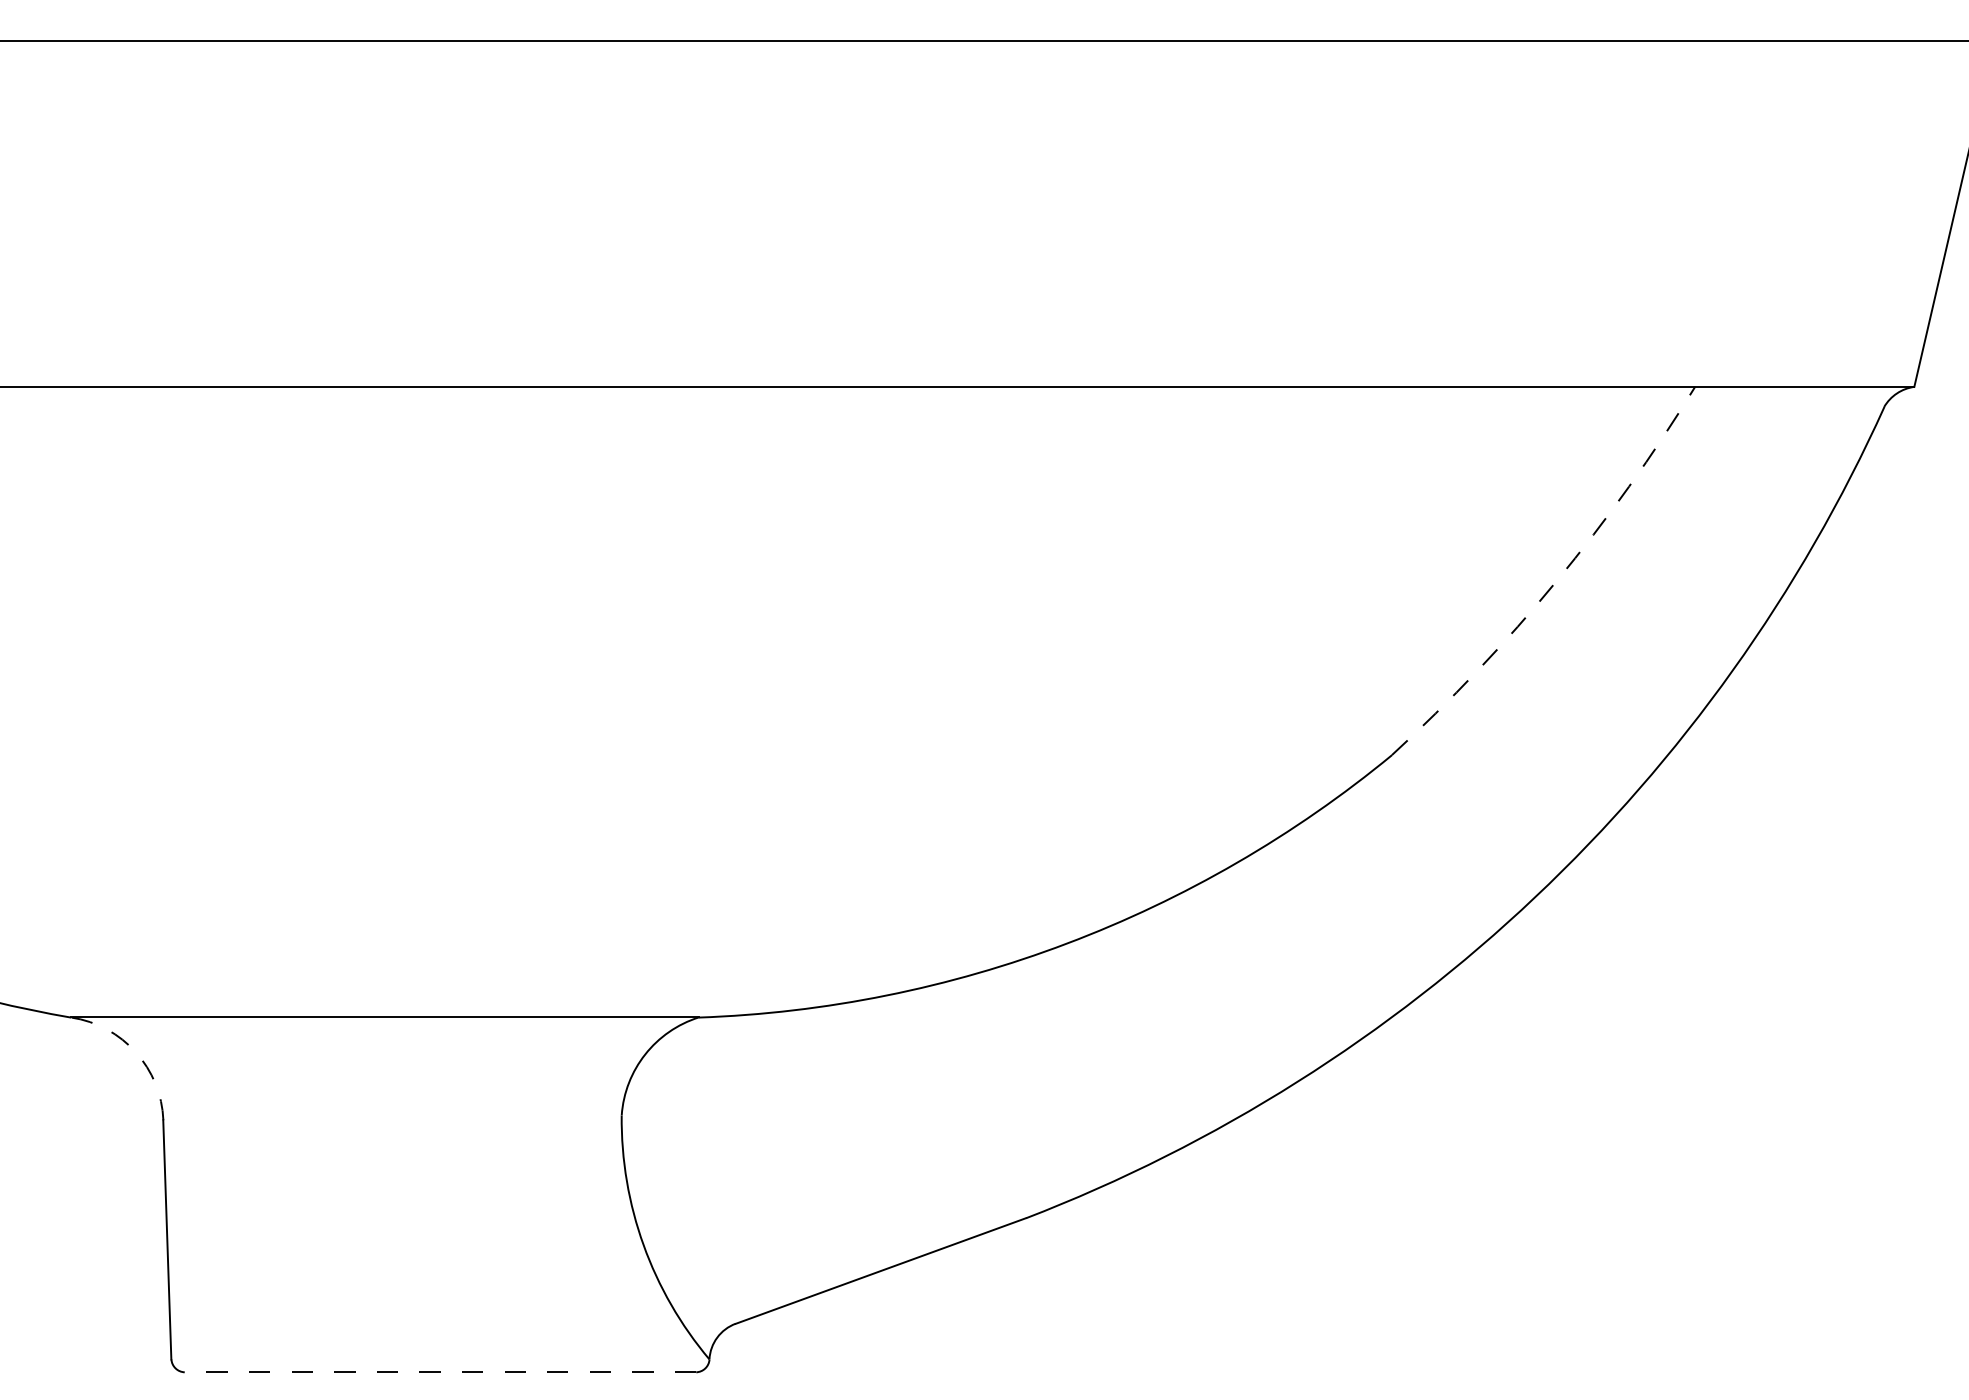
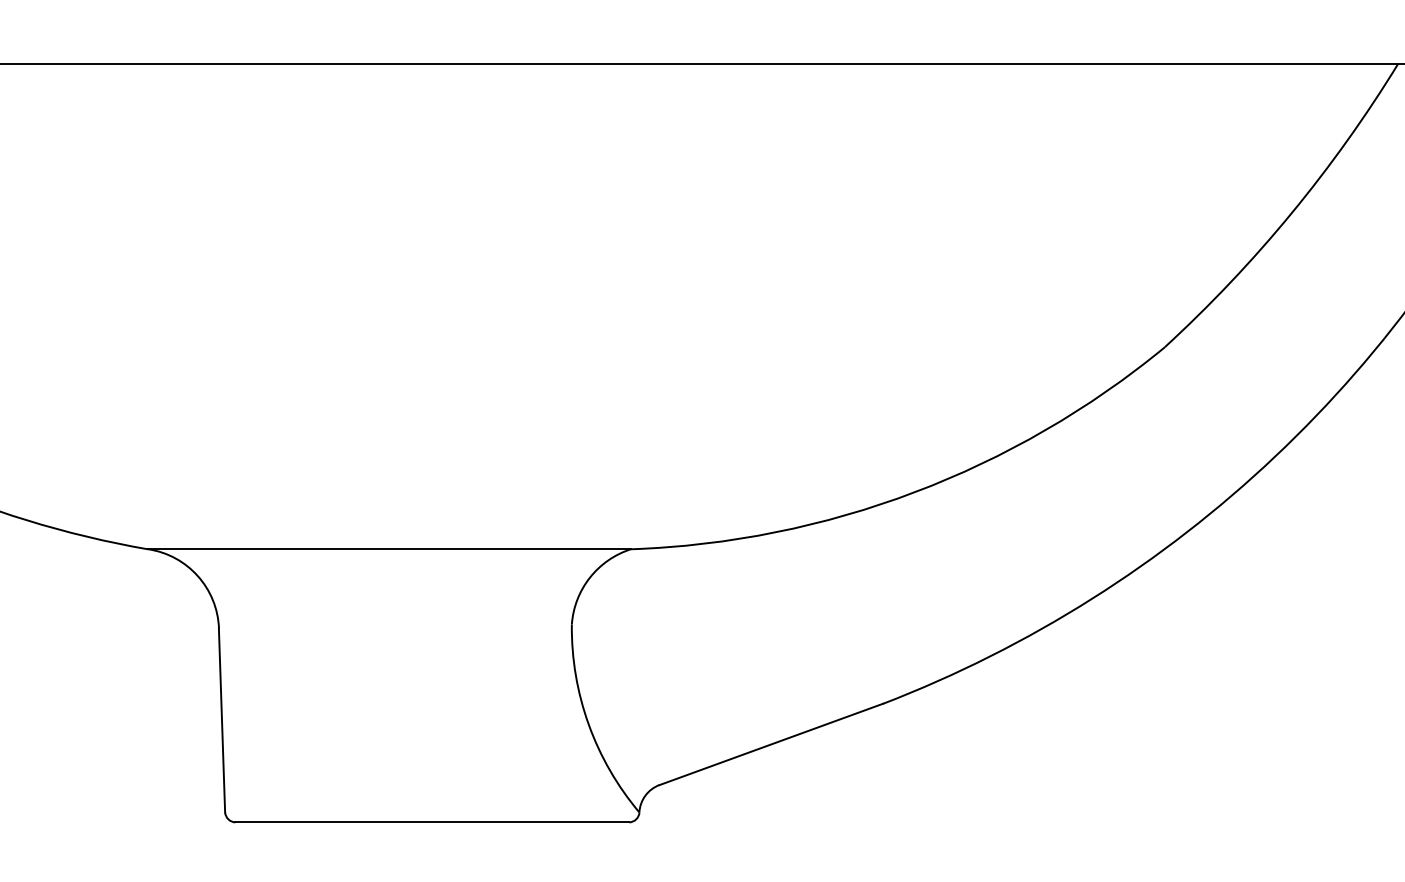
arc: (1556, 581) -> (1291, 213), dashed -> solid
arc: (135, 1052) -> (197, 576), dashed -> solid
line: (440, 1372) -> (432, 822), dashed -> solid

